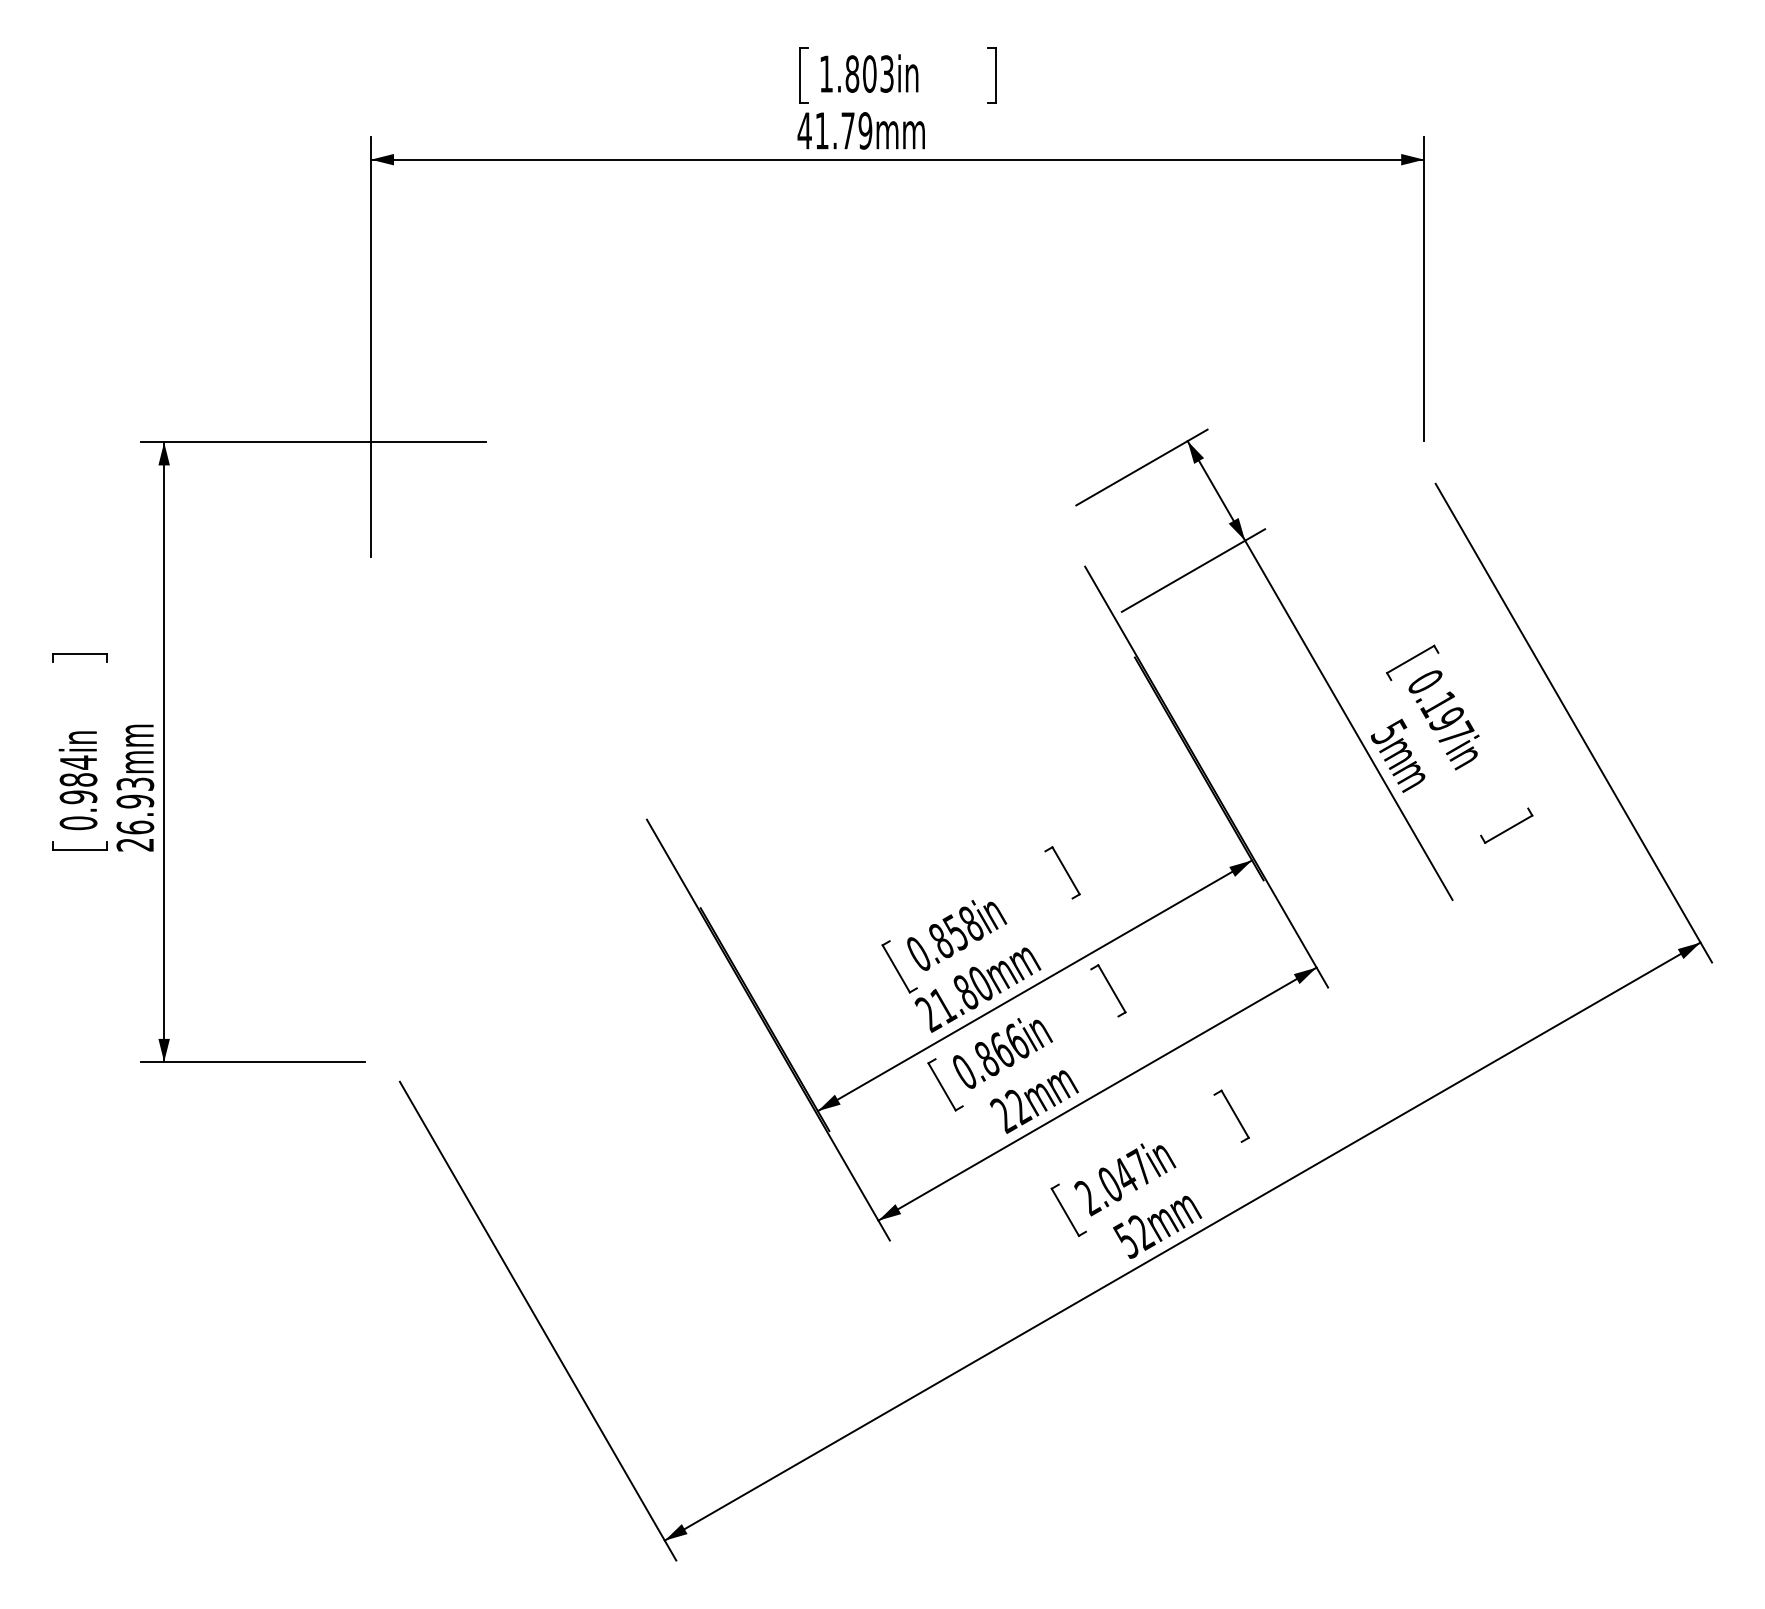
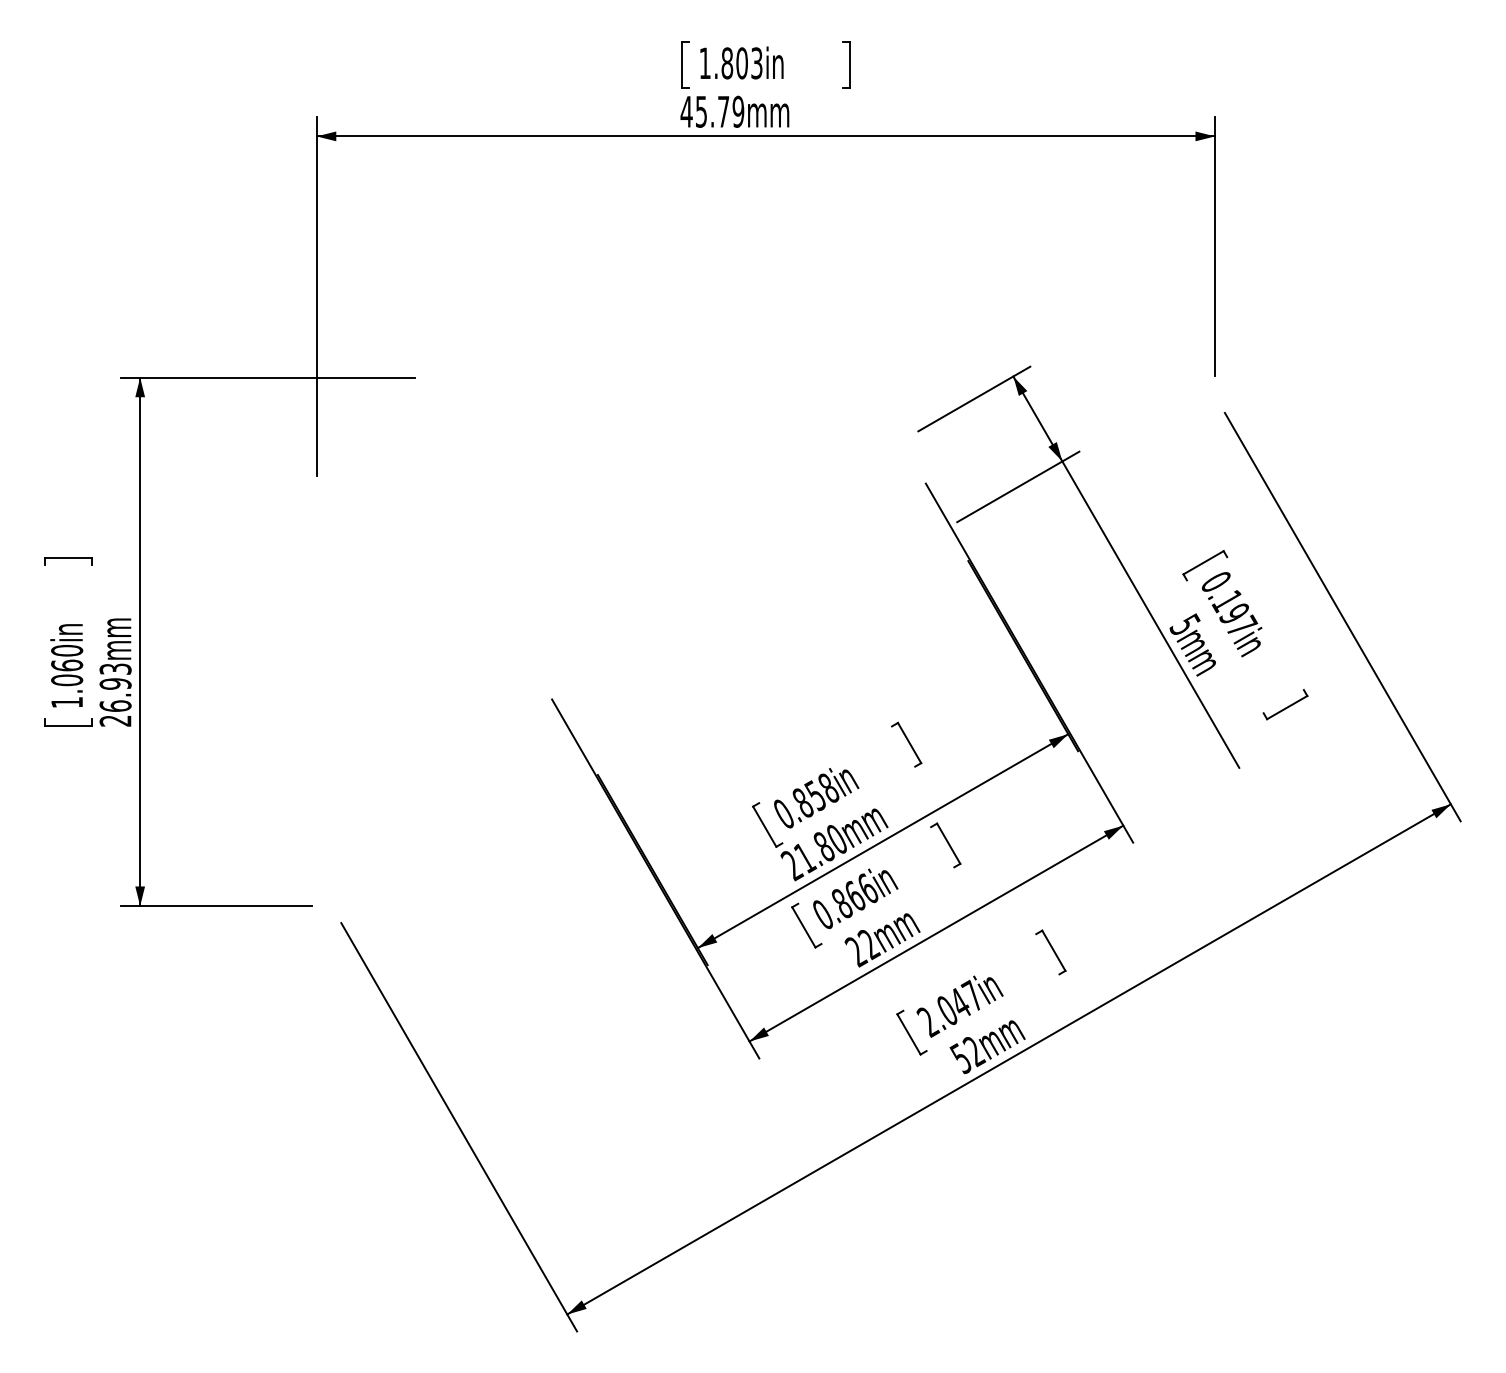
text: (821, 130) -> (700, 111), 41.79mm -> 45.79mm
text: (78, 792) -> (67, 676), 0.984in -> 1.060in

